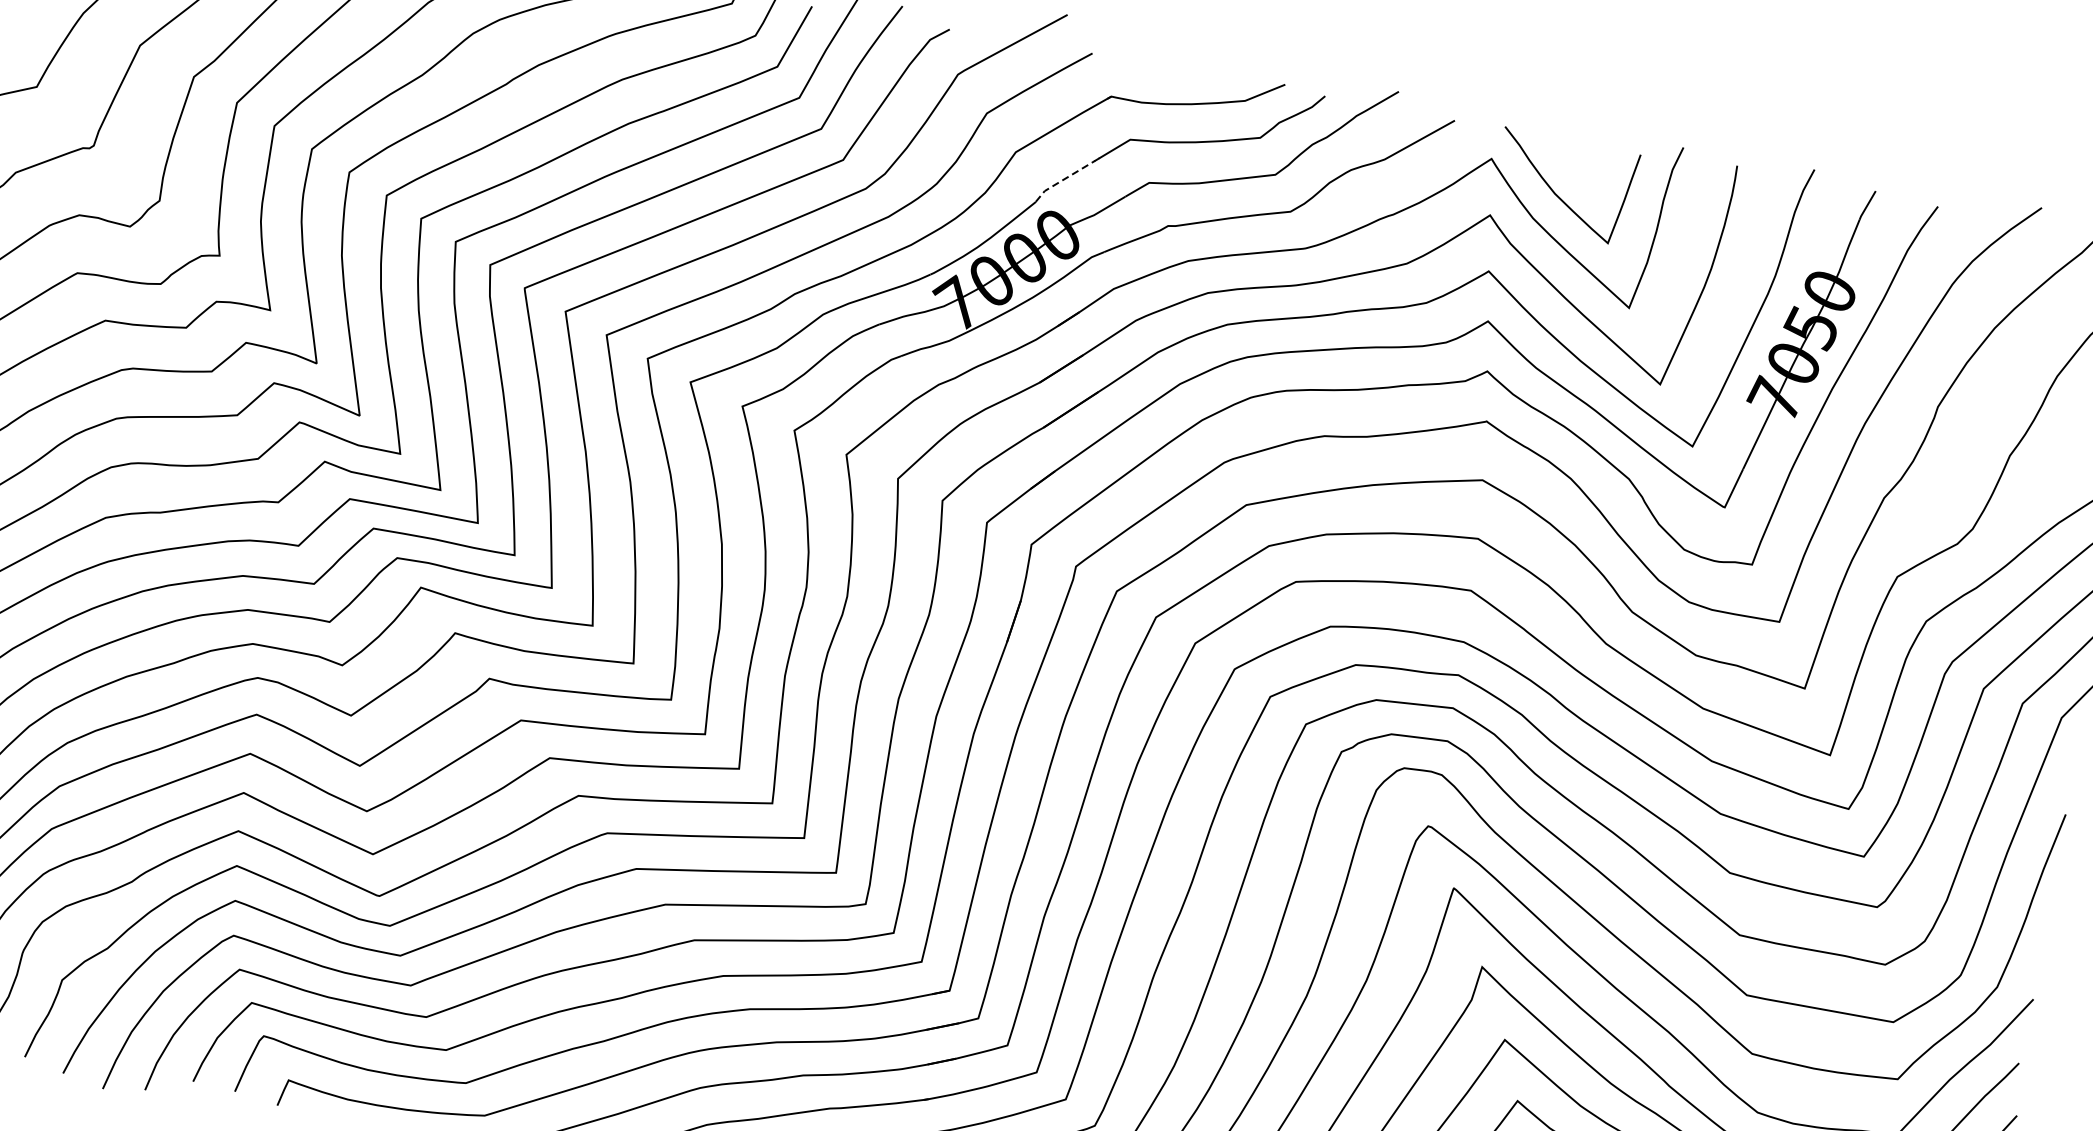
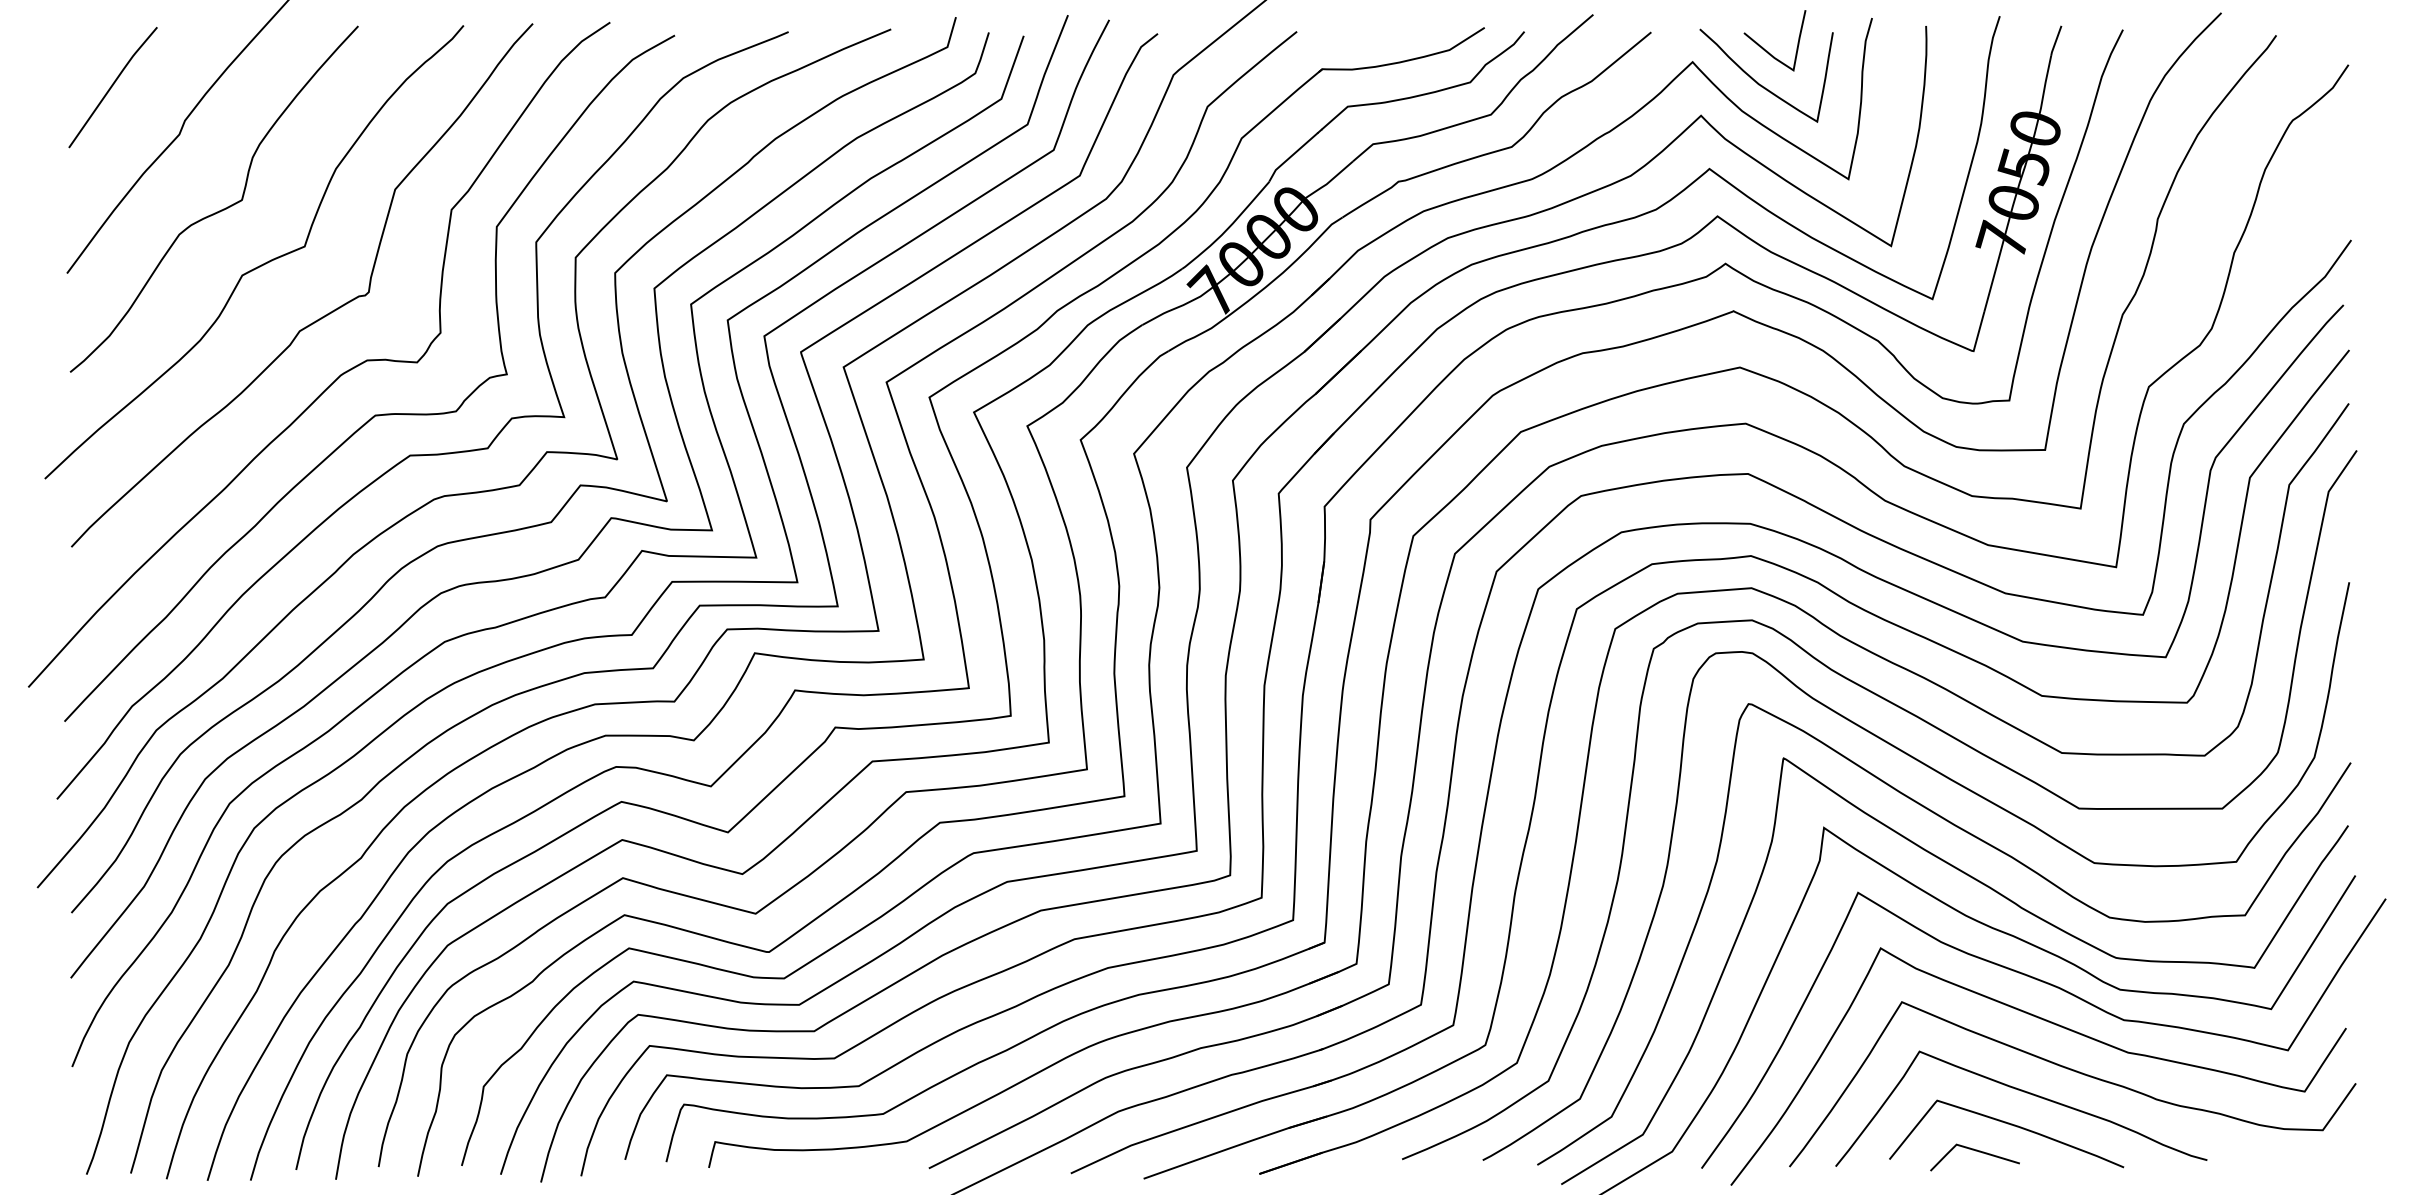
line: (1571, 162) -> (1768, 51), added
line: (1063, 180) -> (1291, 156), dashed -> solid

